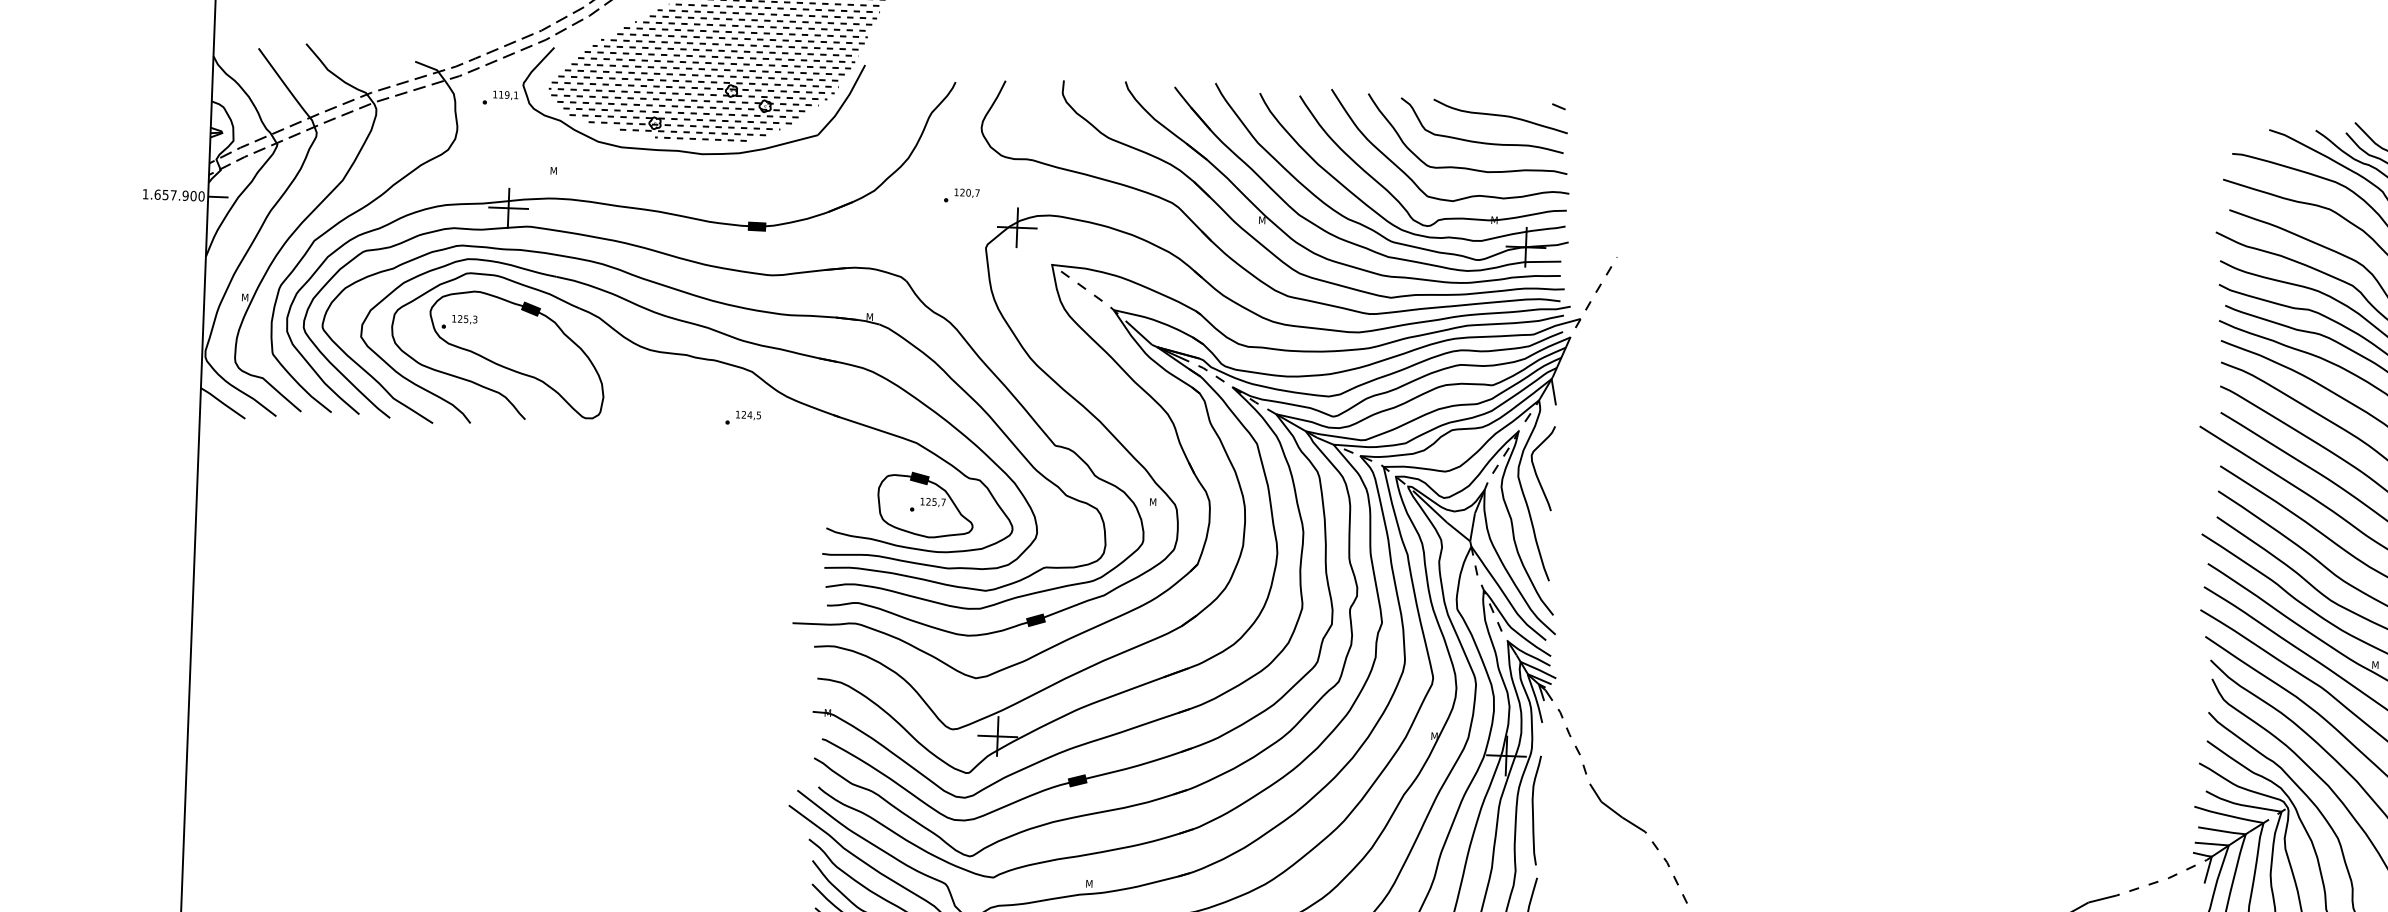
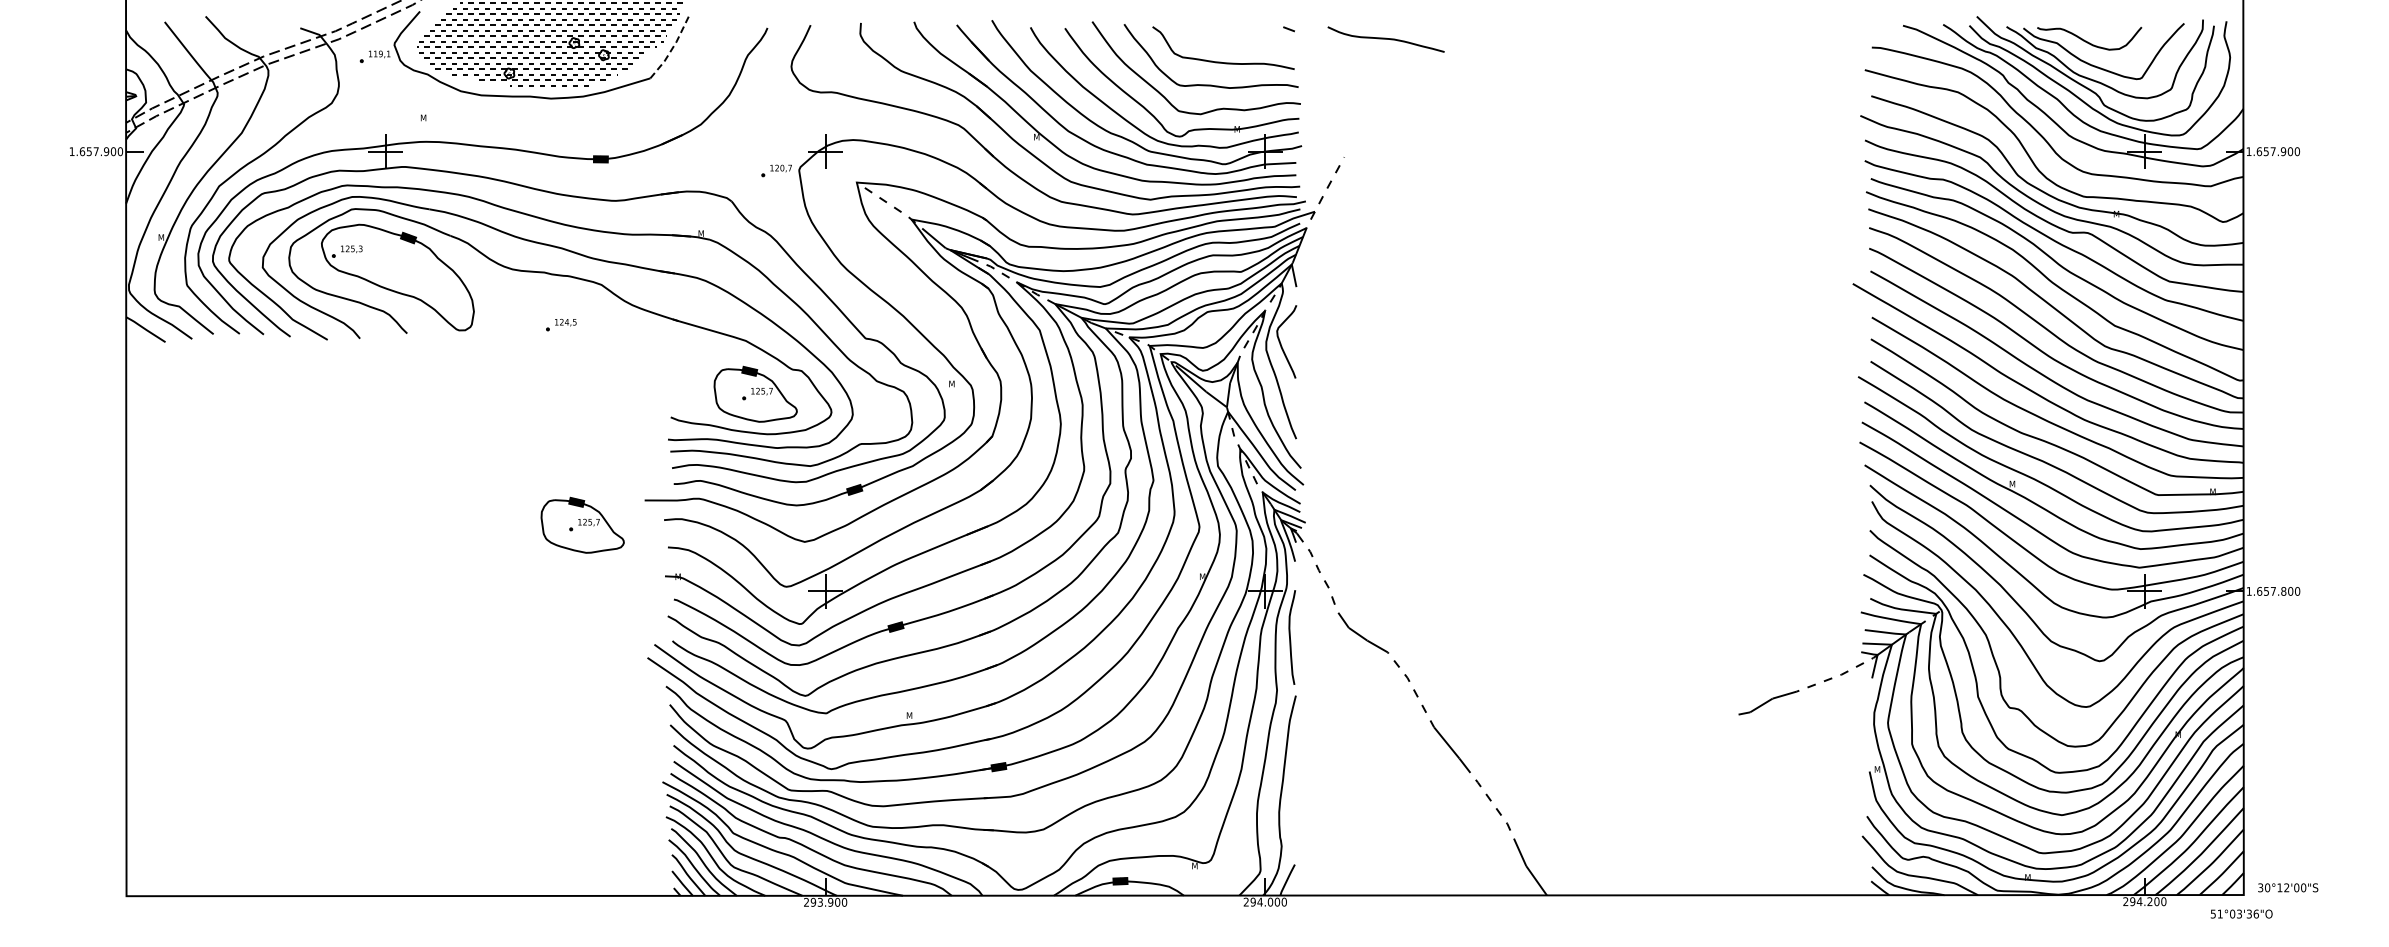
line: (844, 101) -> (672, 48), solid -> dashed
curve: (1499, 116) -> (1385, 39), moved
part: (961, 195) -> (776, 170), moved
part: (743, 417) -> (561, 324), moved
part: (719, 648) -> (582, 524), added

